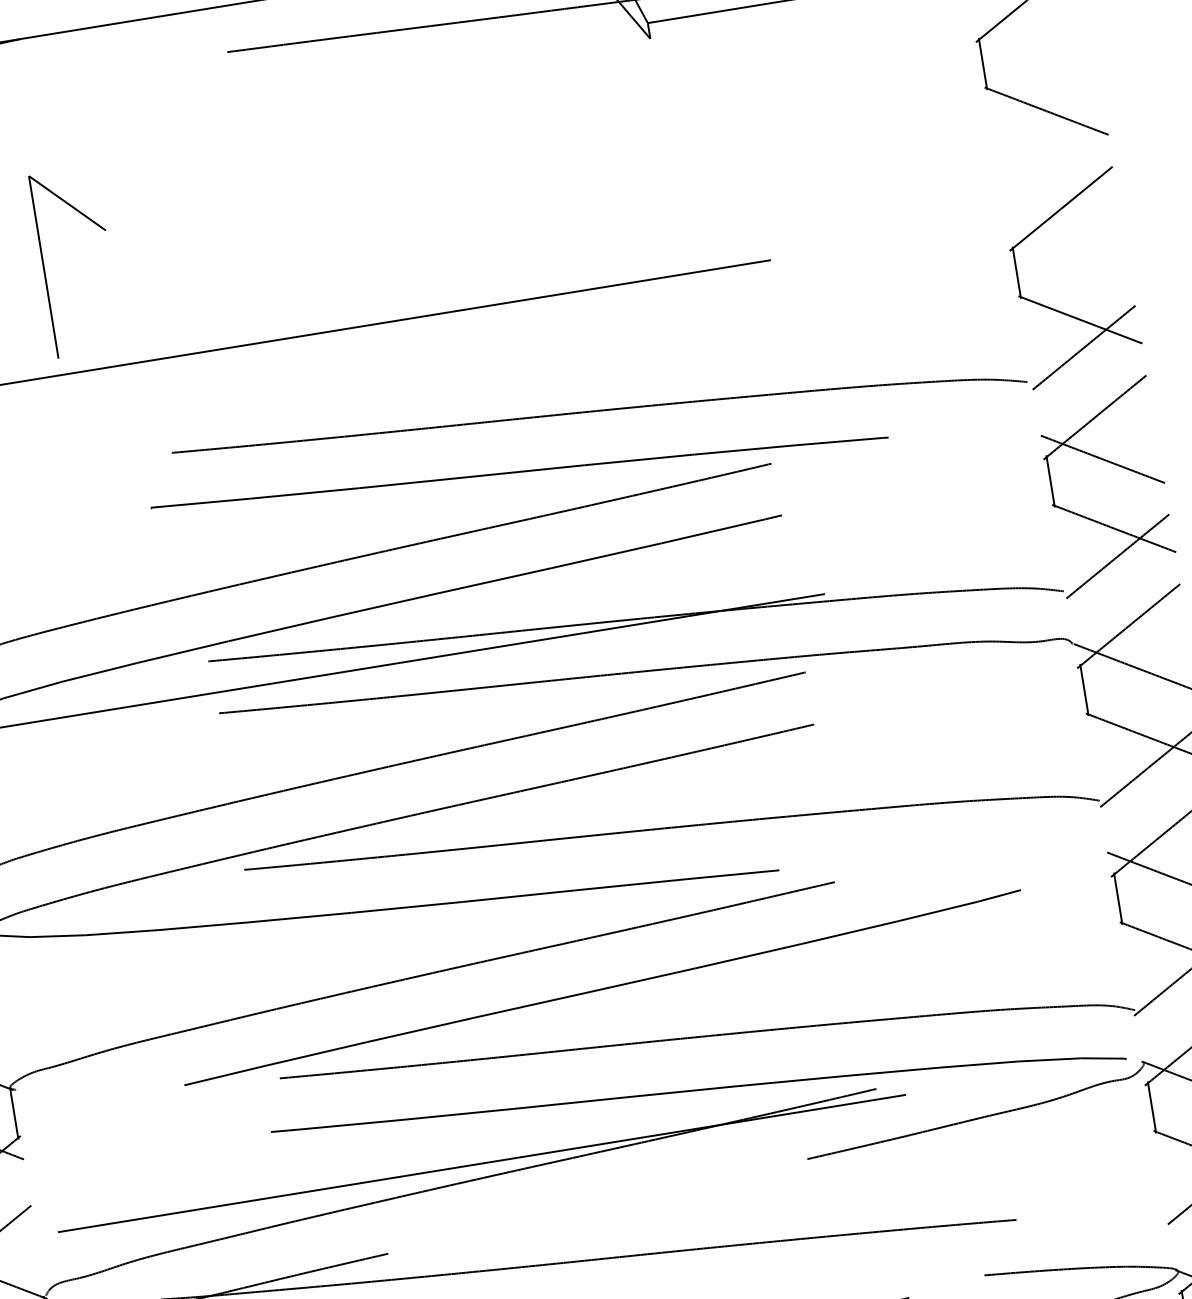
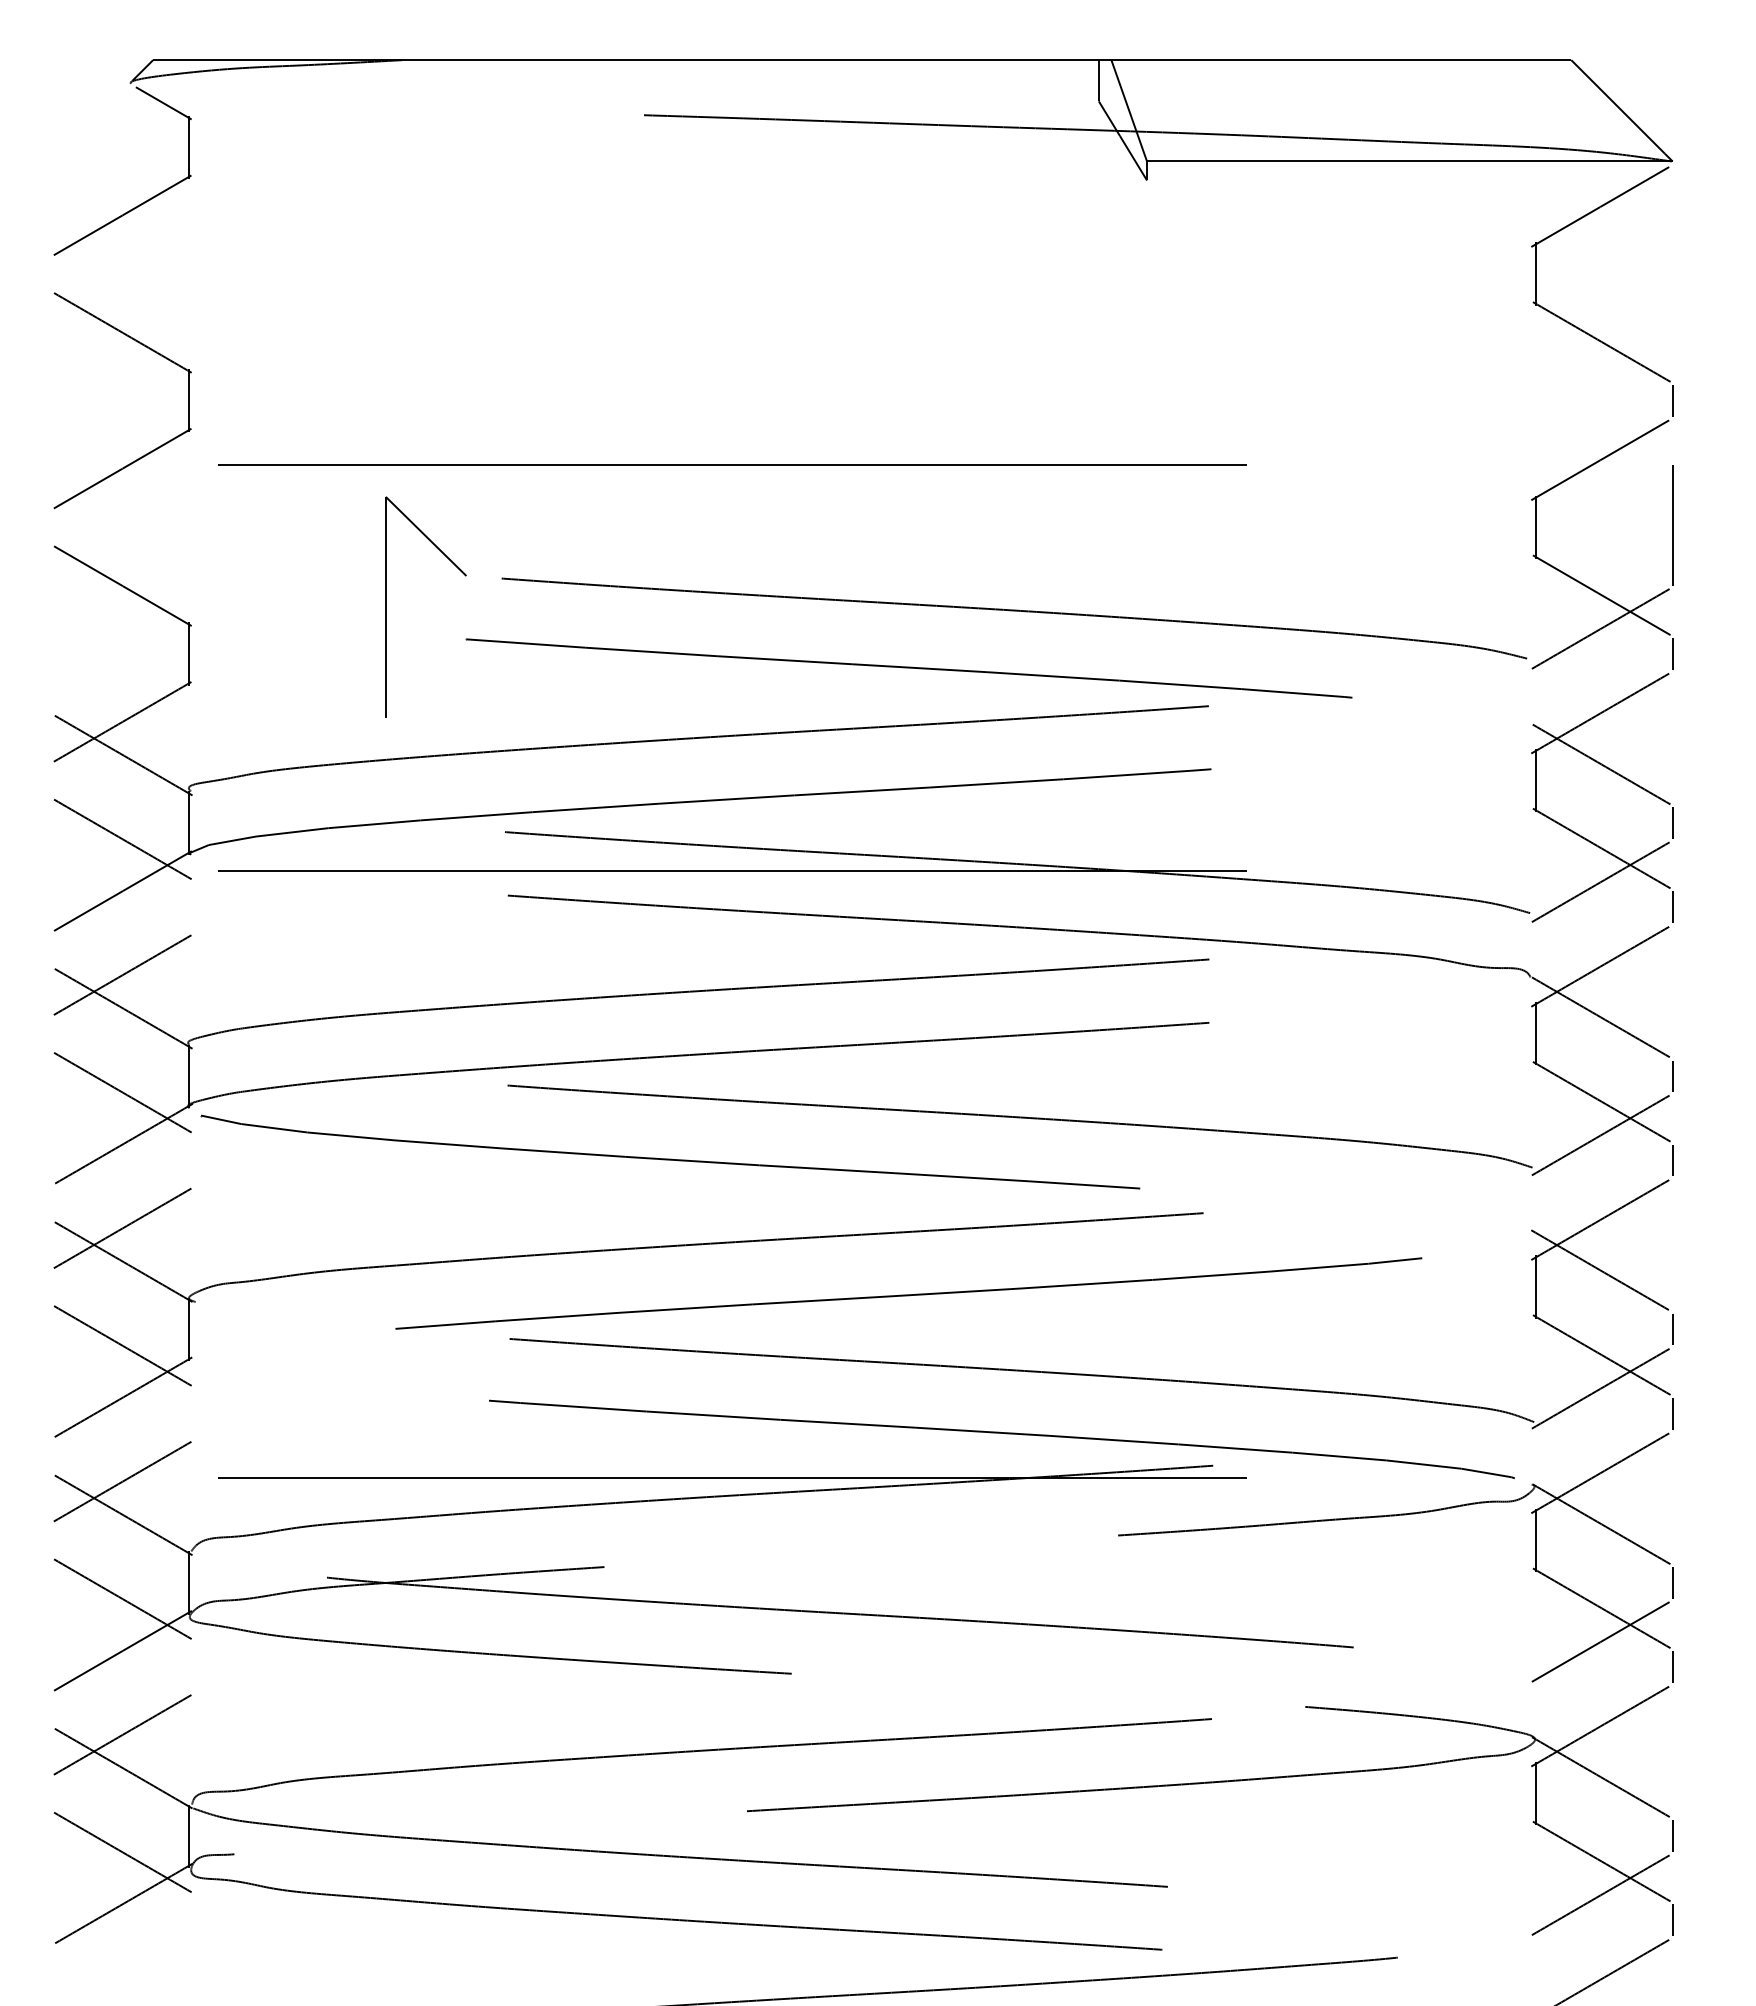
line: (1112, 149) -> (1672, 400), added
line: (1129, 252) -> (1672, 525), added
part: (44, 266) -> (386, 606), moved
line: (1146, 358) -> (1672, 653), added
line: (1169, 497) -> (1672, 822), added
line: (1180, 567) -> (1672, 907), added

